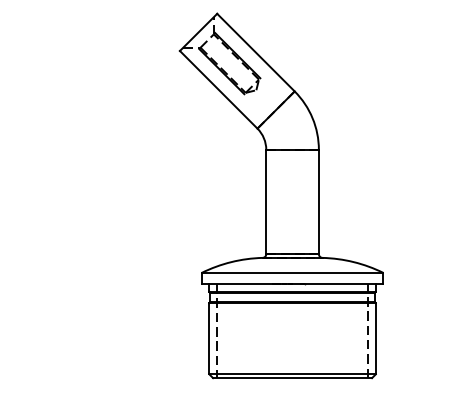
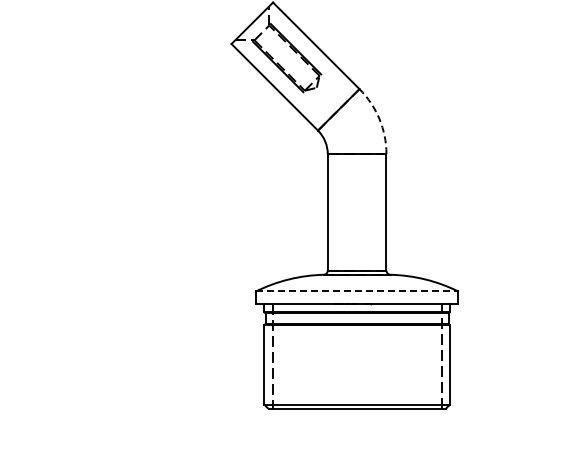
arc: (312, 118) -> (379, 119), solid -> dashed
line: (292, 272) -> (357, 291), solid -> dashed

